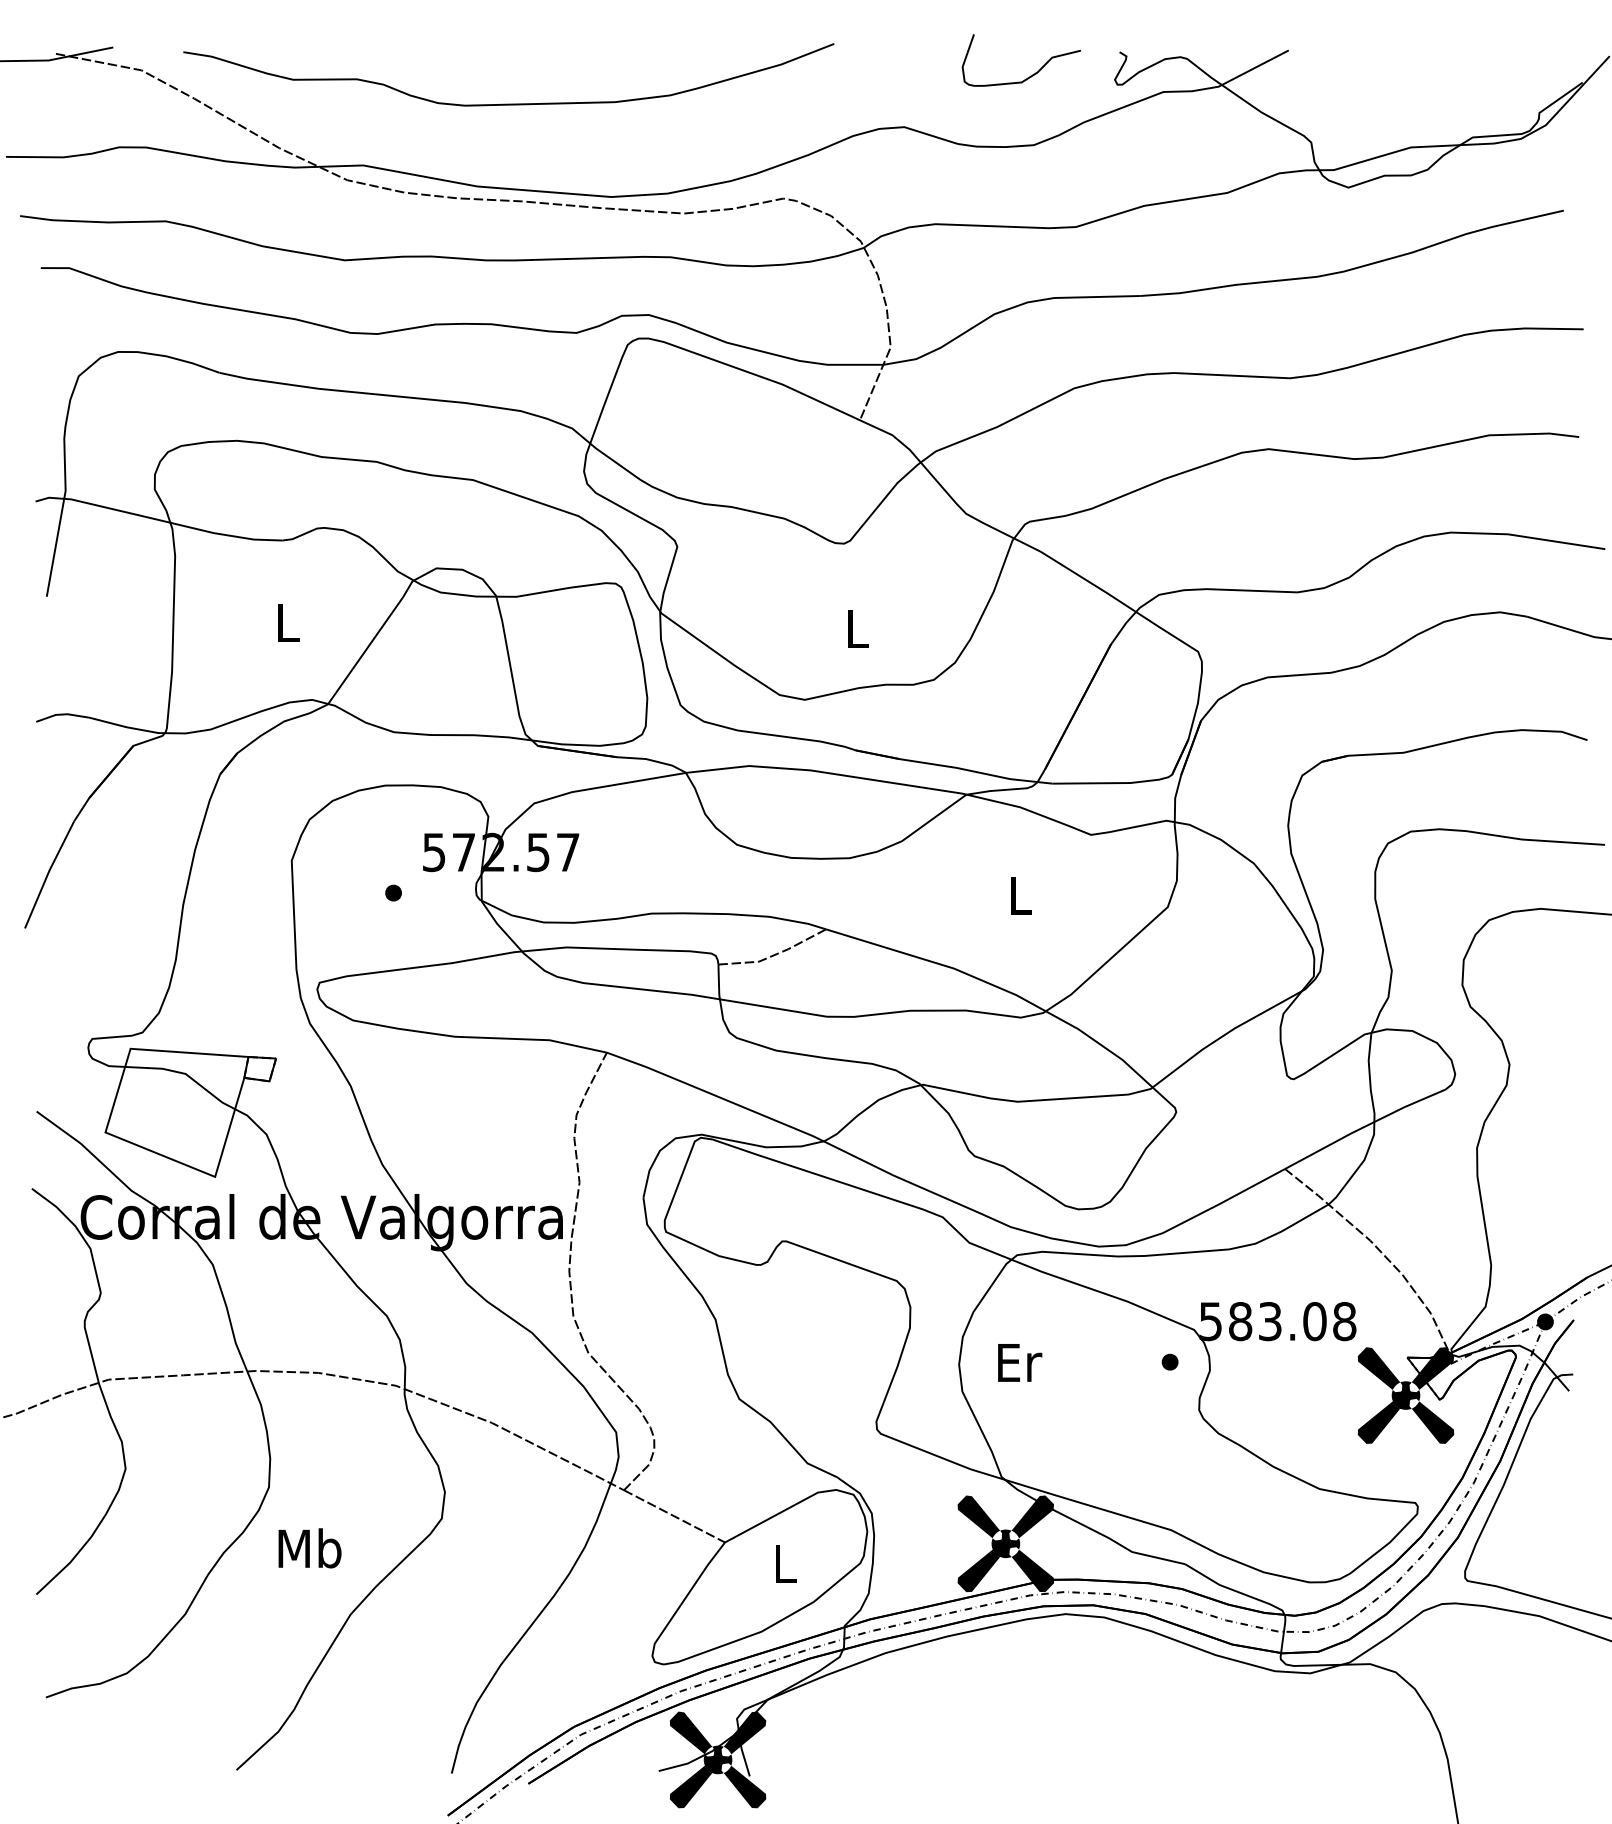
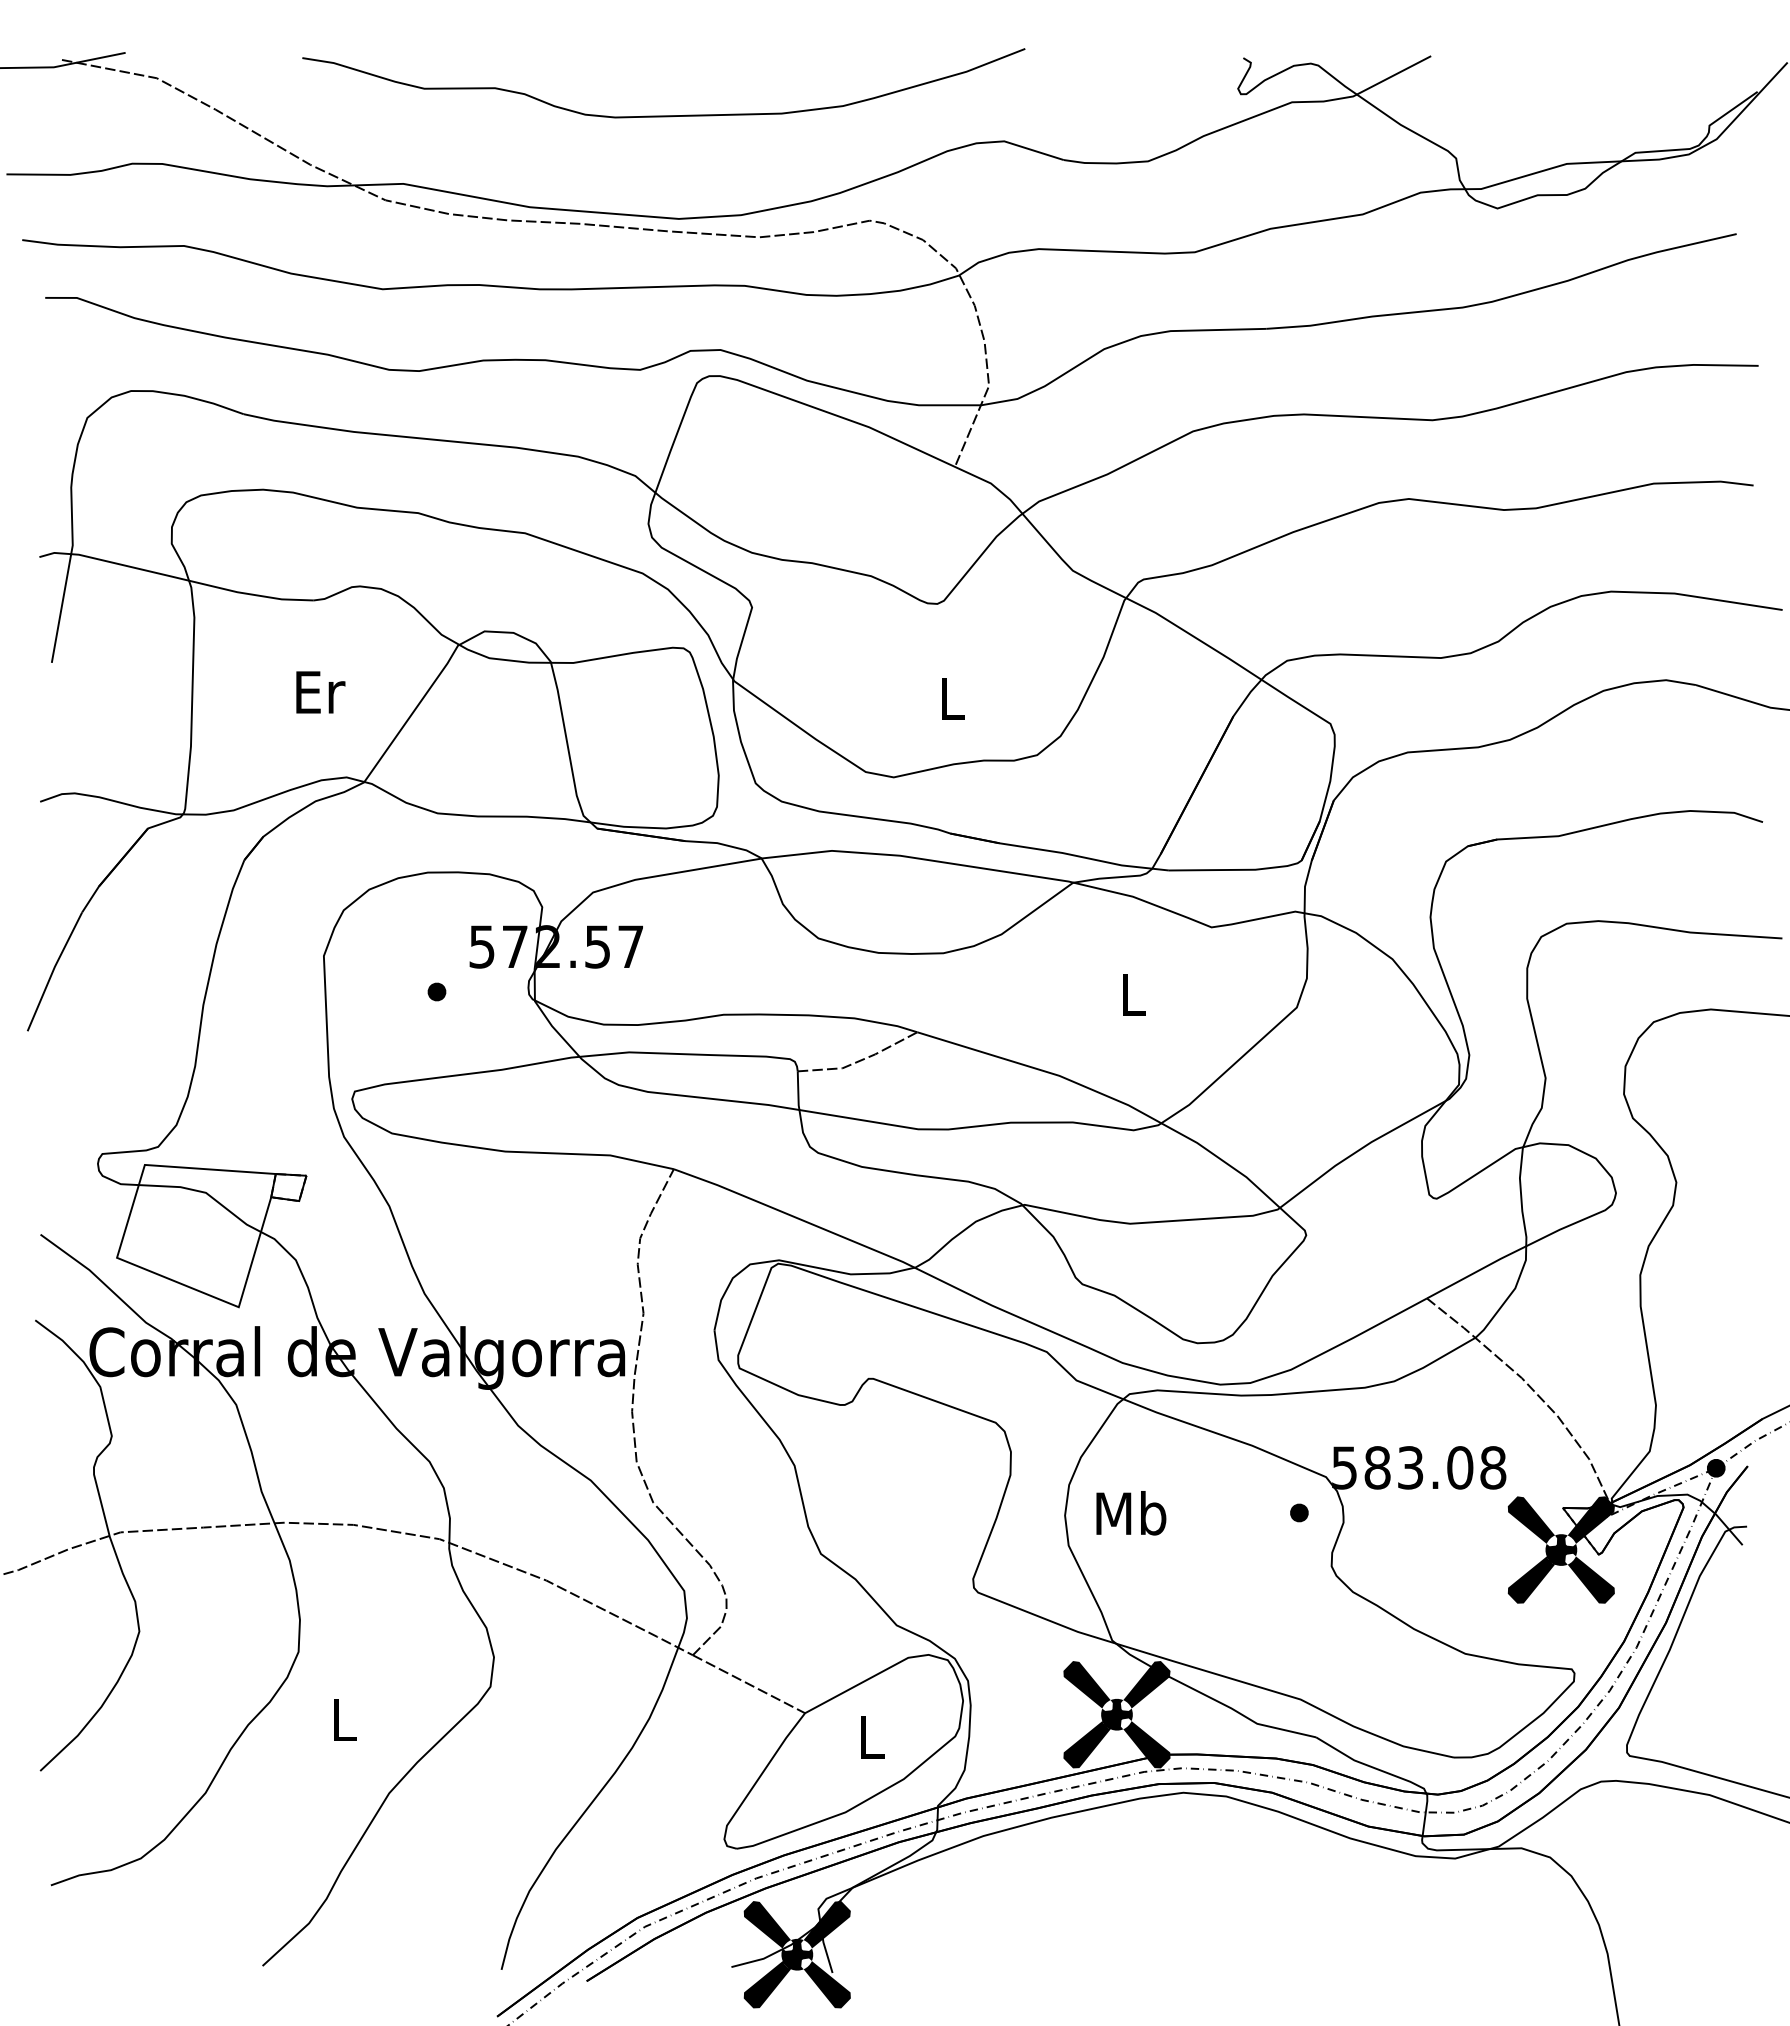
curve: (1030, 75) -> (1144, 83), removed
curve: (508, 103) -> (663, 115), moved
text: (289, 623) -> (321, 692), L -> Er
text: (1018, 1362) -> (1131, 1513), Er -> Mb
text: (309, 1548) -> (343, 1719), Mb -> L

